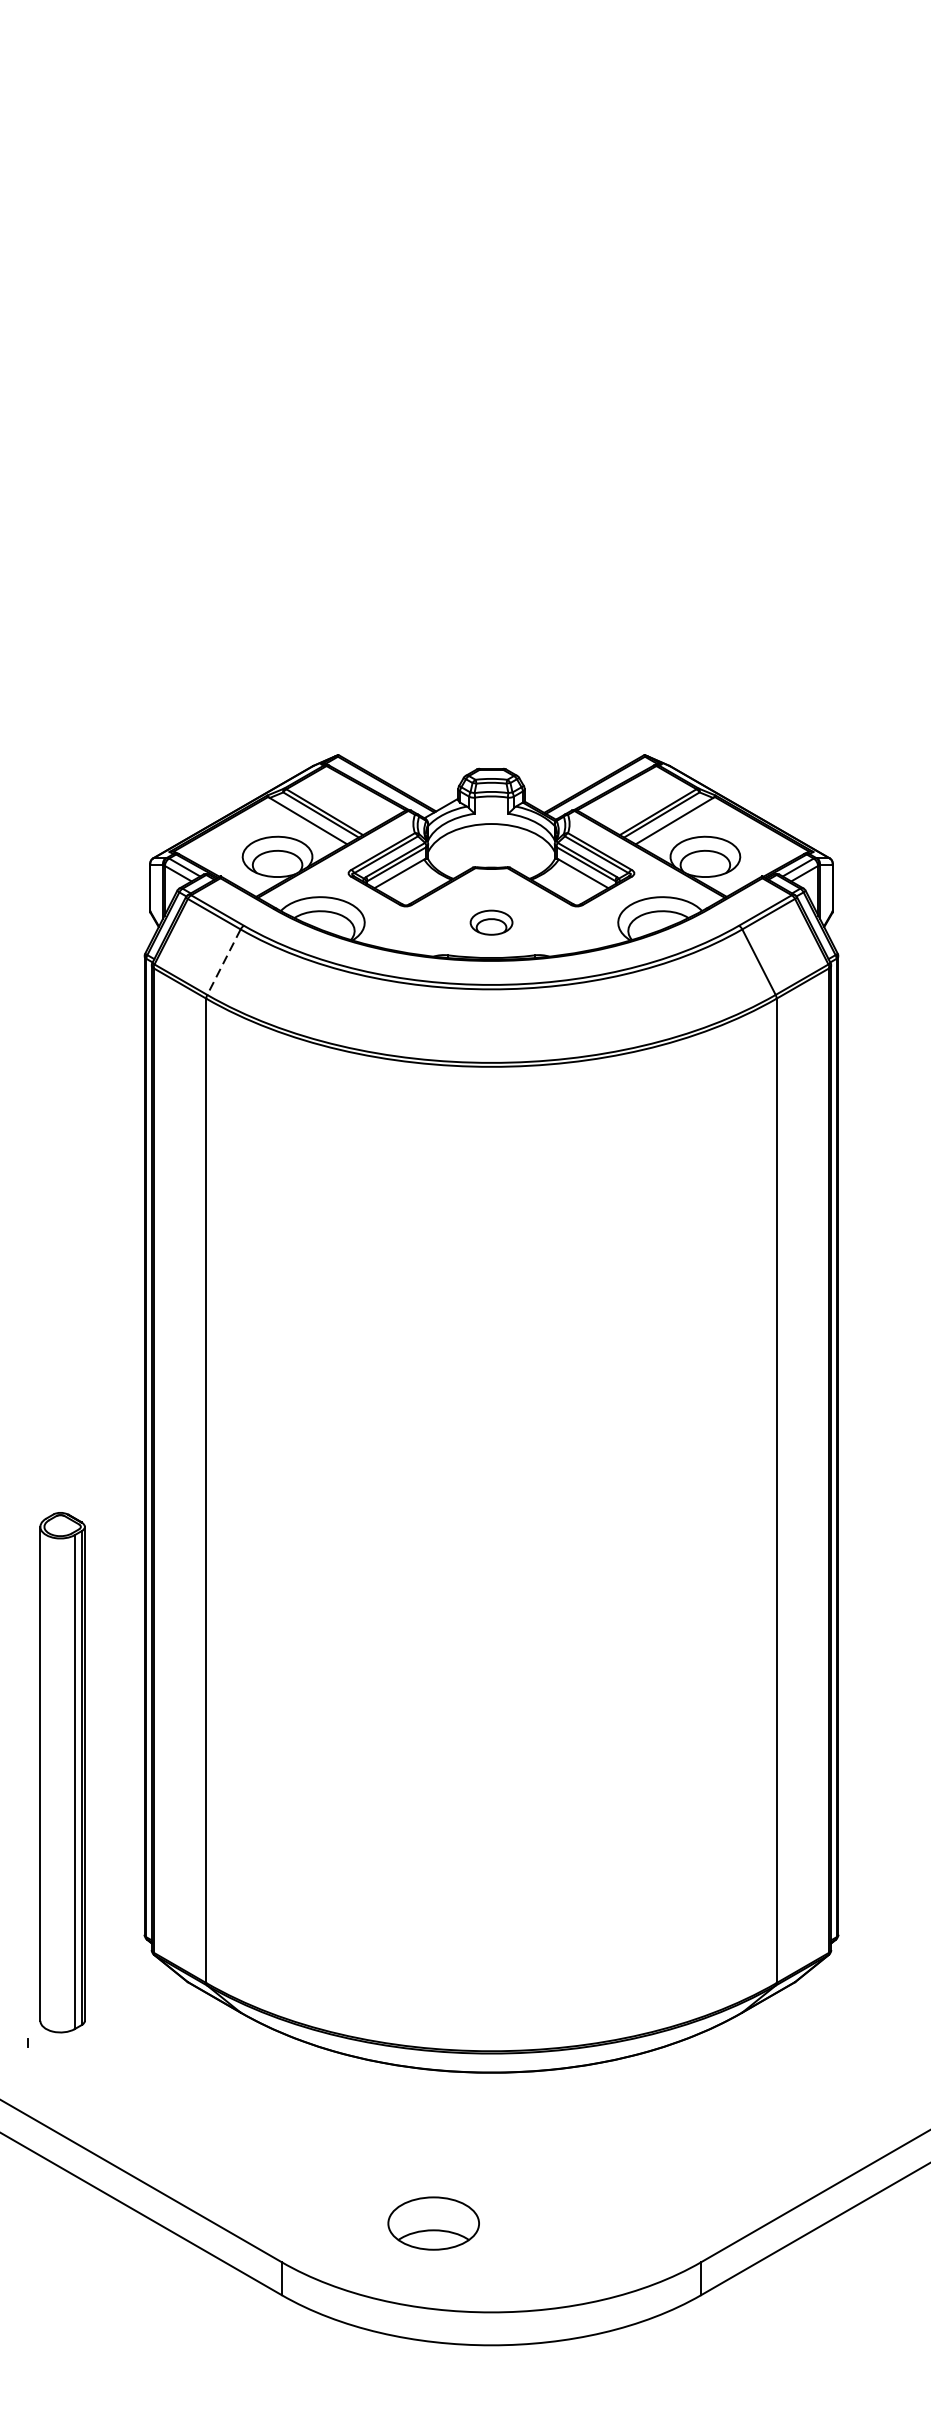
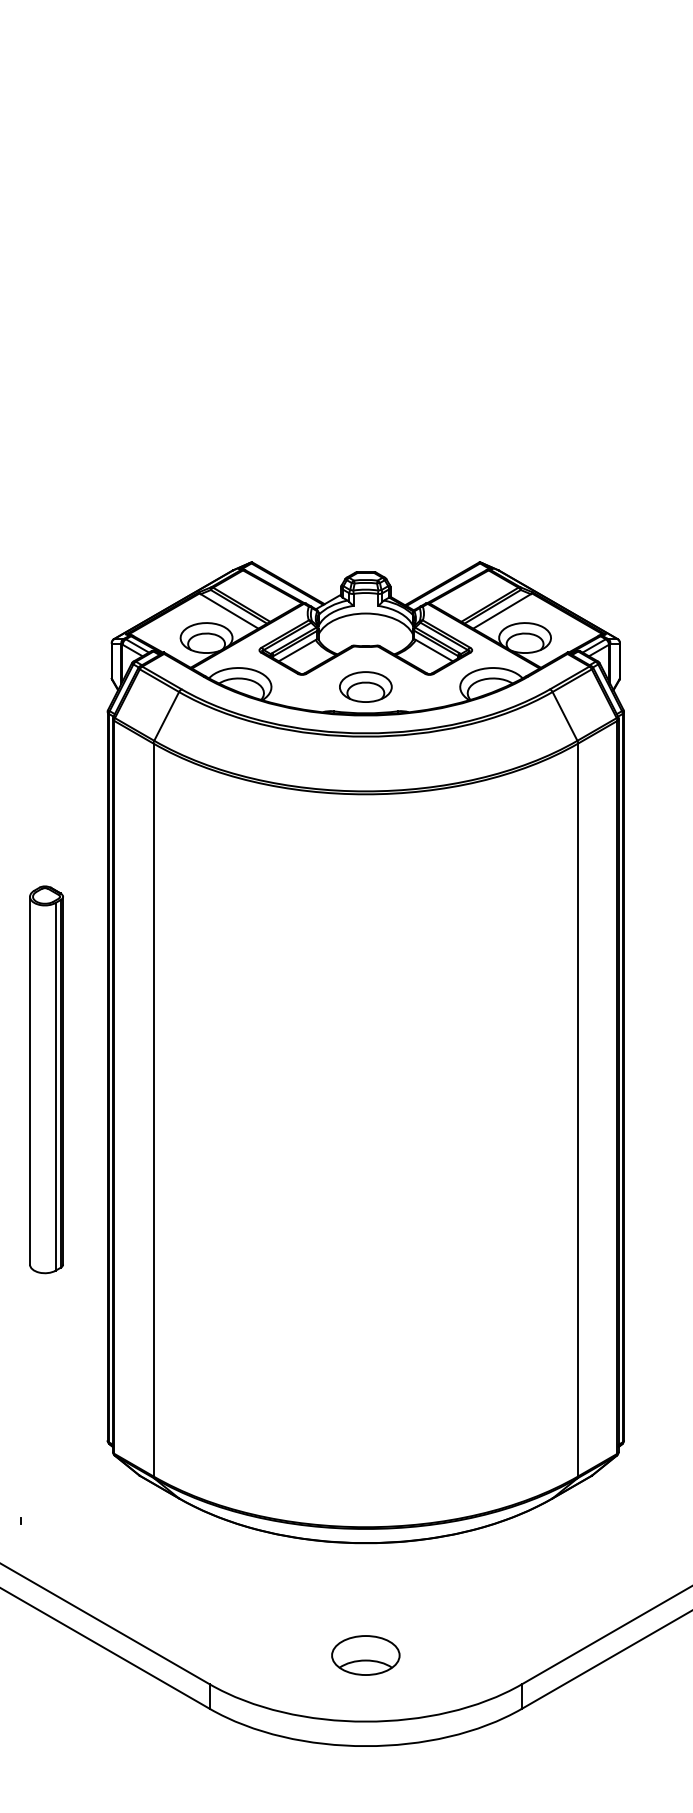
part: (491, 921) -> (365, 686), size x1.67
line: (223, 962) -> (166, 716), dashed -> solid
part: (62, 1772) -> (46, 1079), moved
part: (433, 2223) -> (365, 1655), moved

